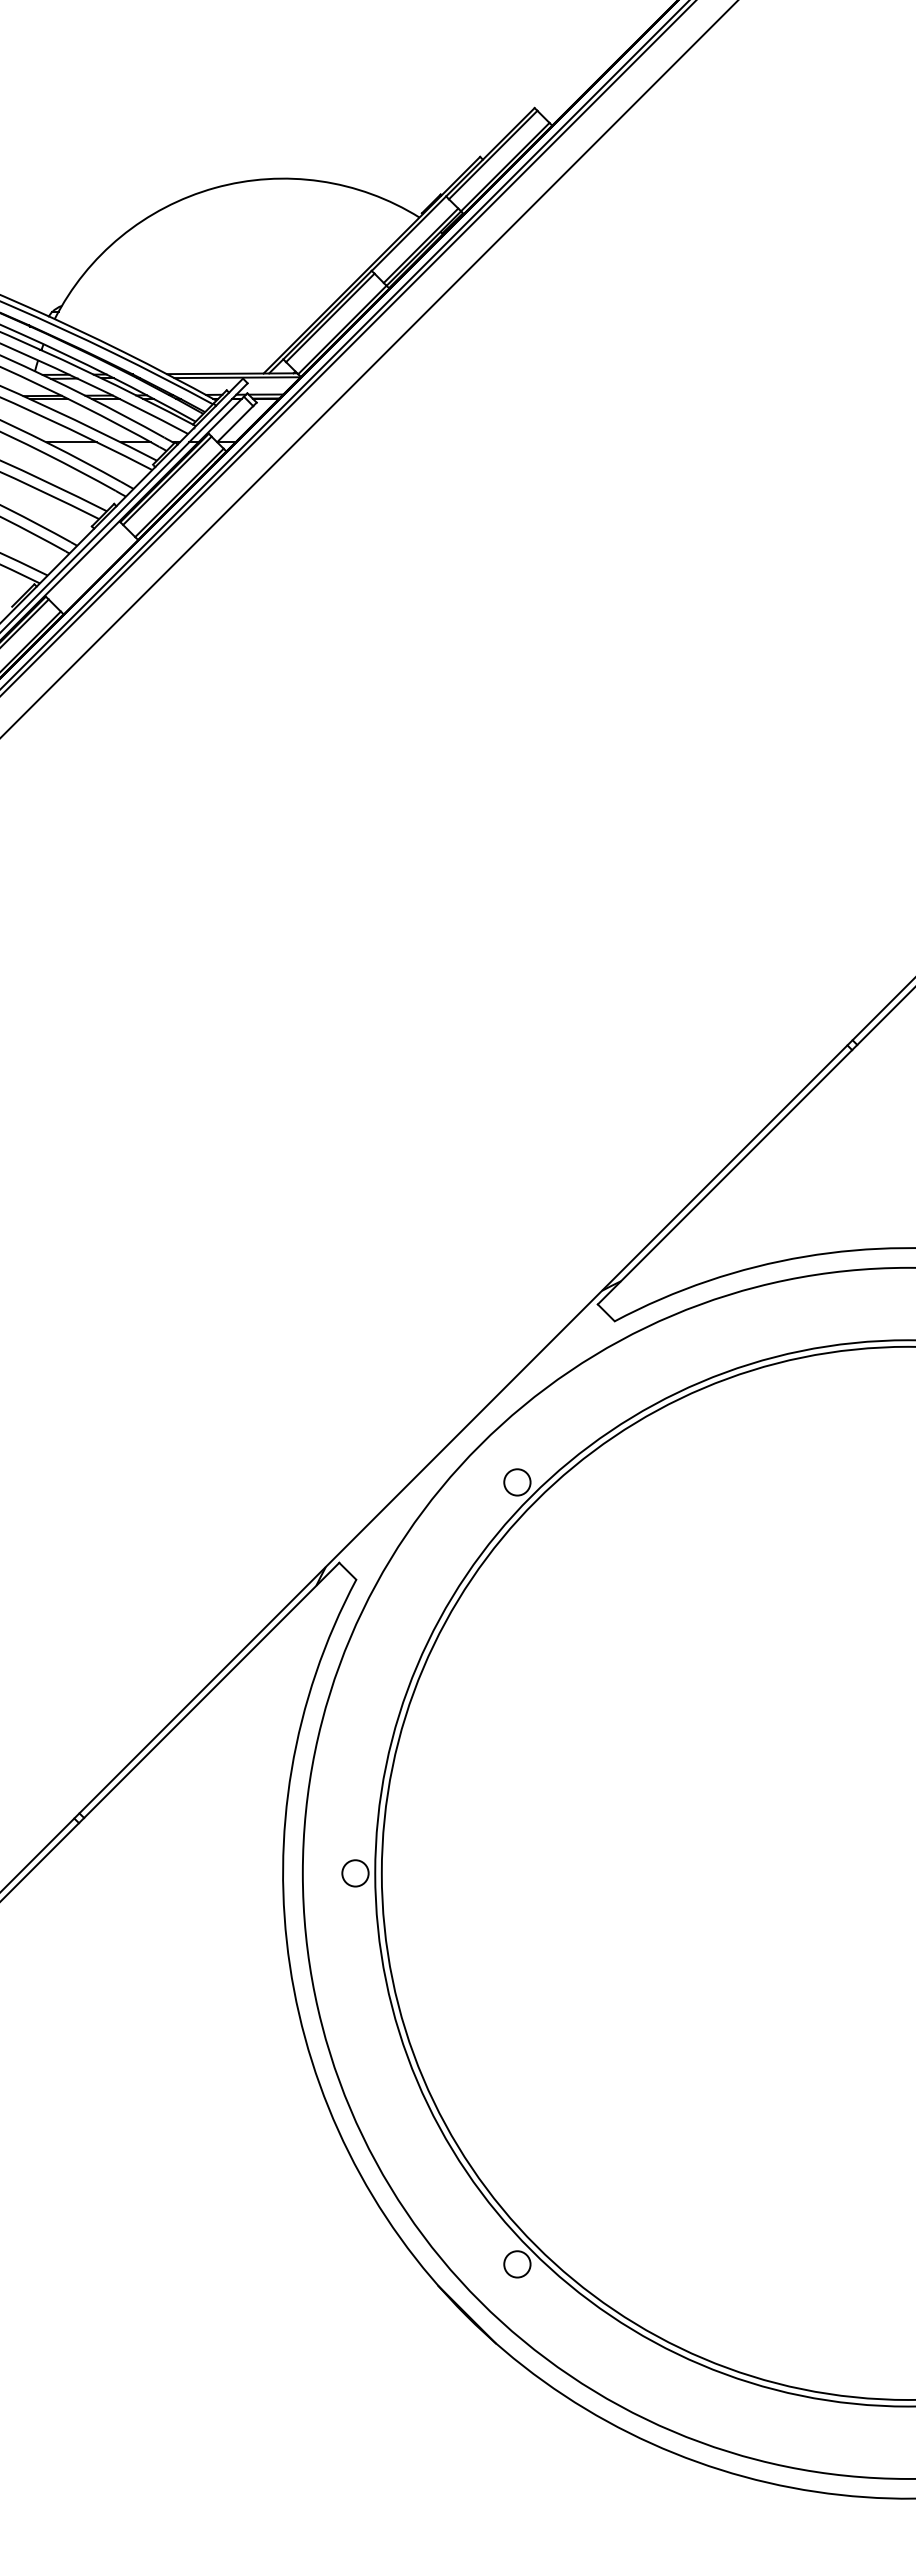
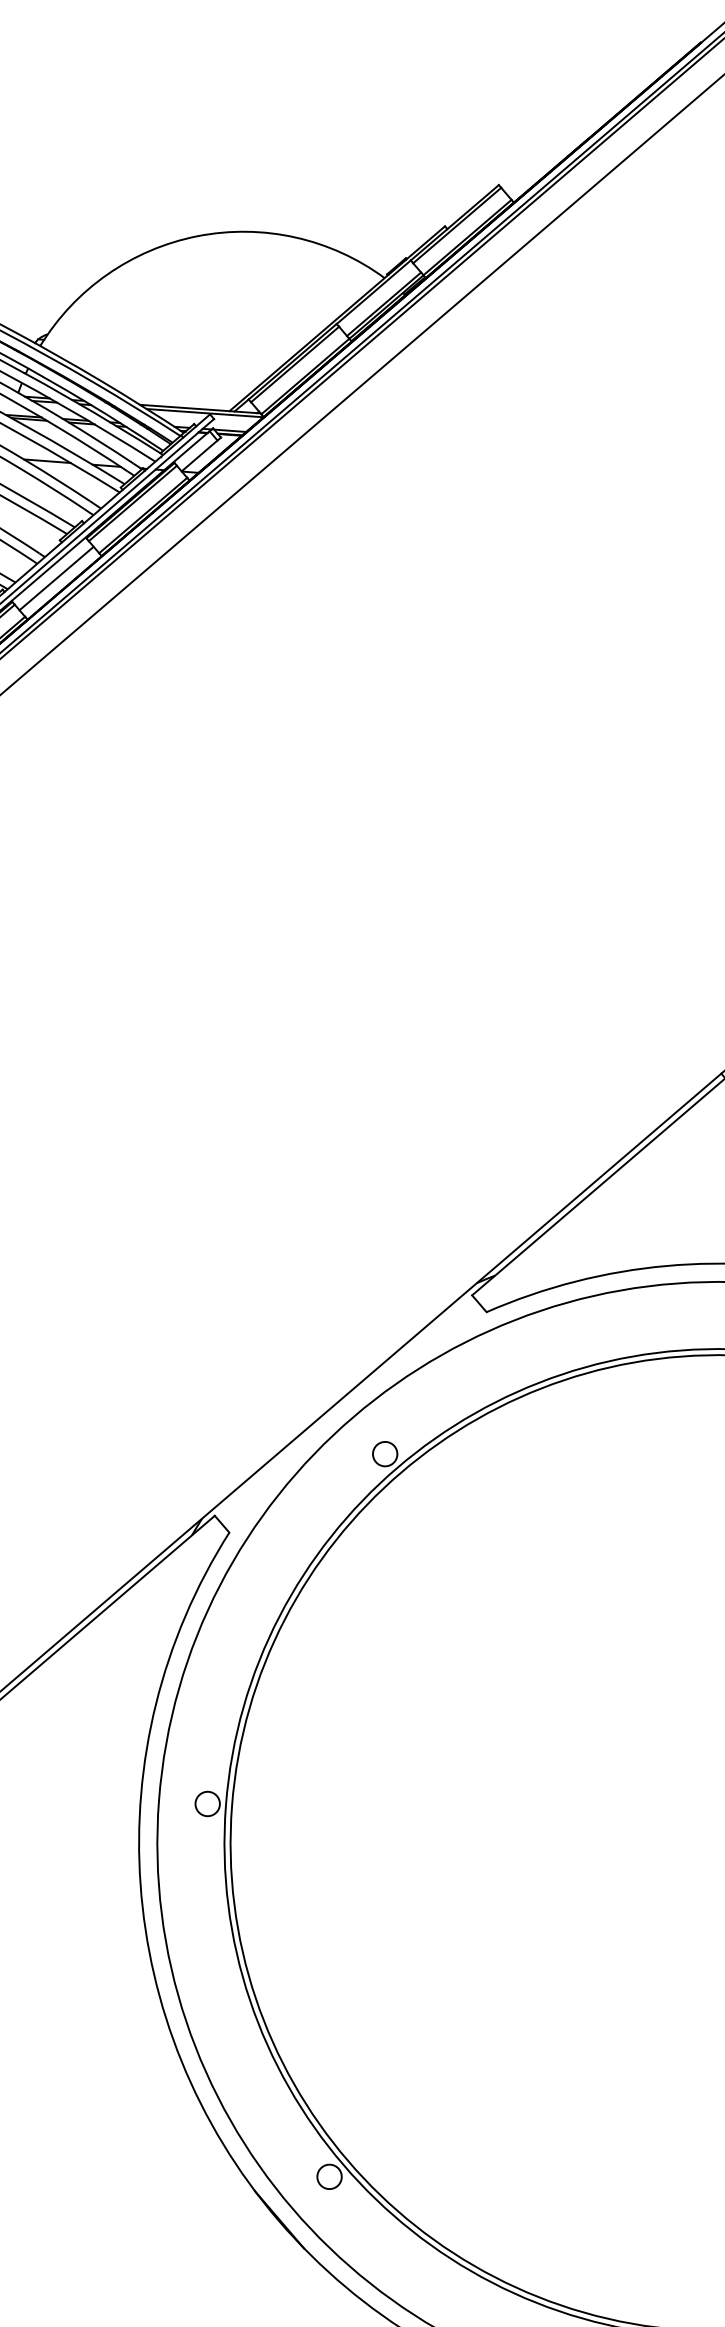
line: (91, 567) -> (56, 578), added

